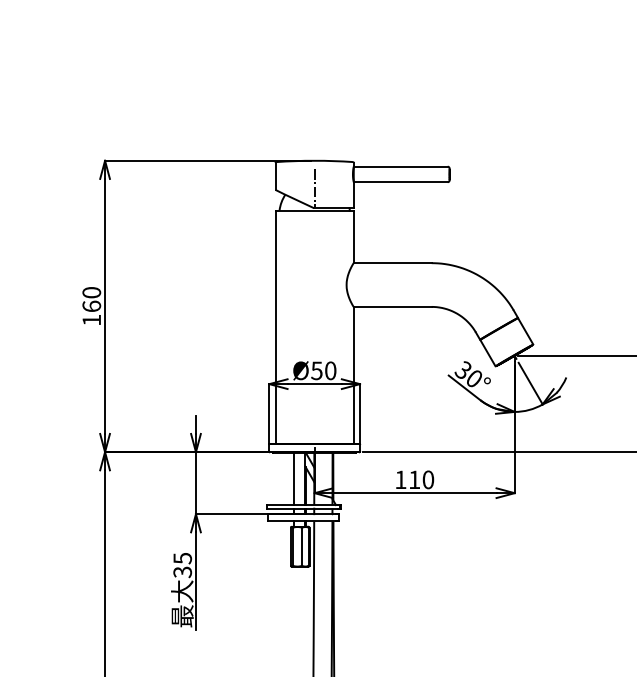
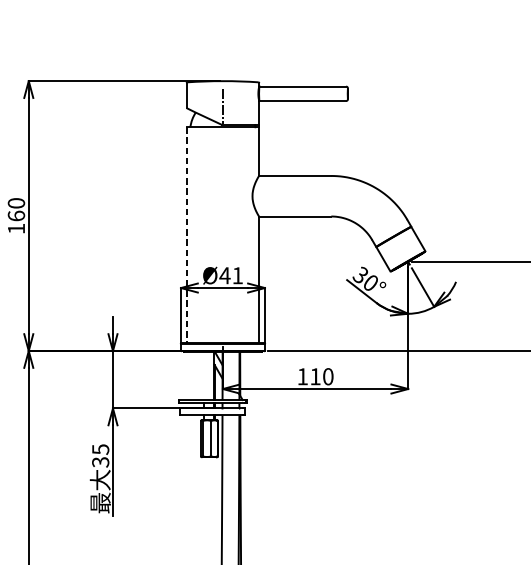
line: (275, 327) -> (186, 235), solid -> dashed
text: (323, 370) -> (231, 275), Ø50 -> Ø41
line: (294, 479) -> (204, 376), removed

